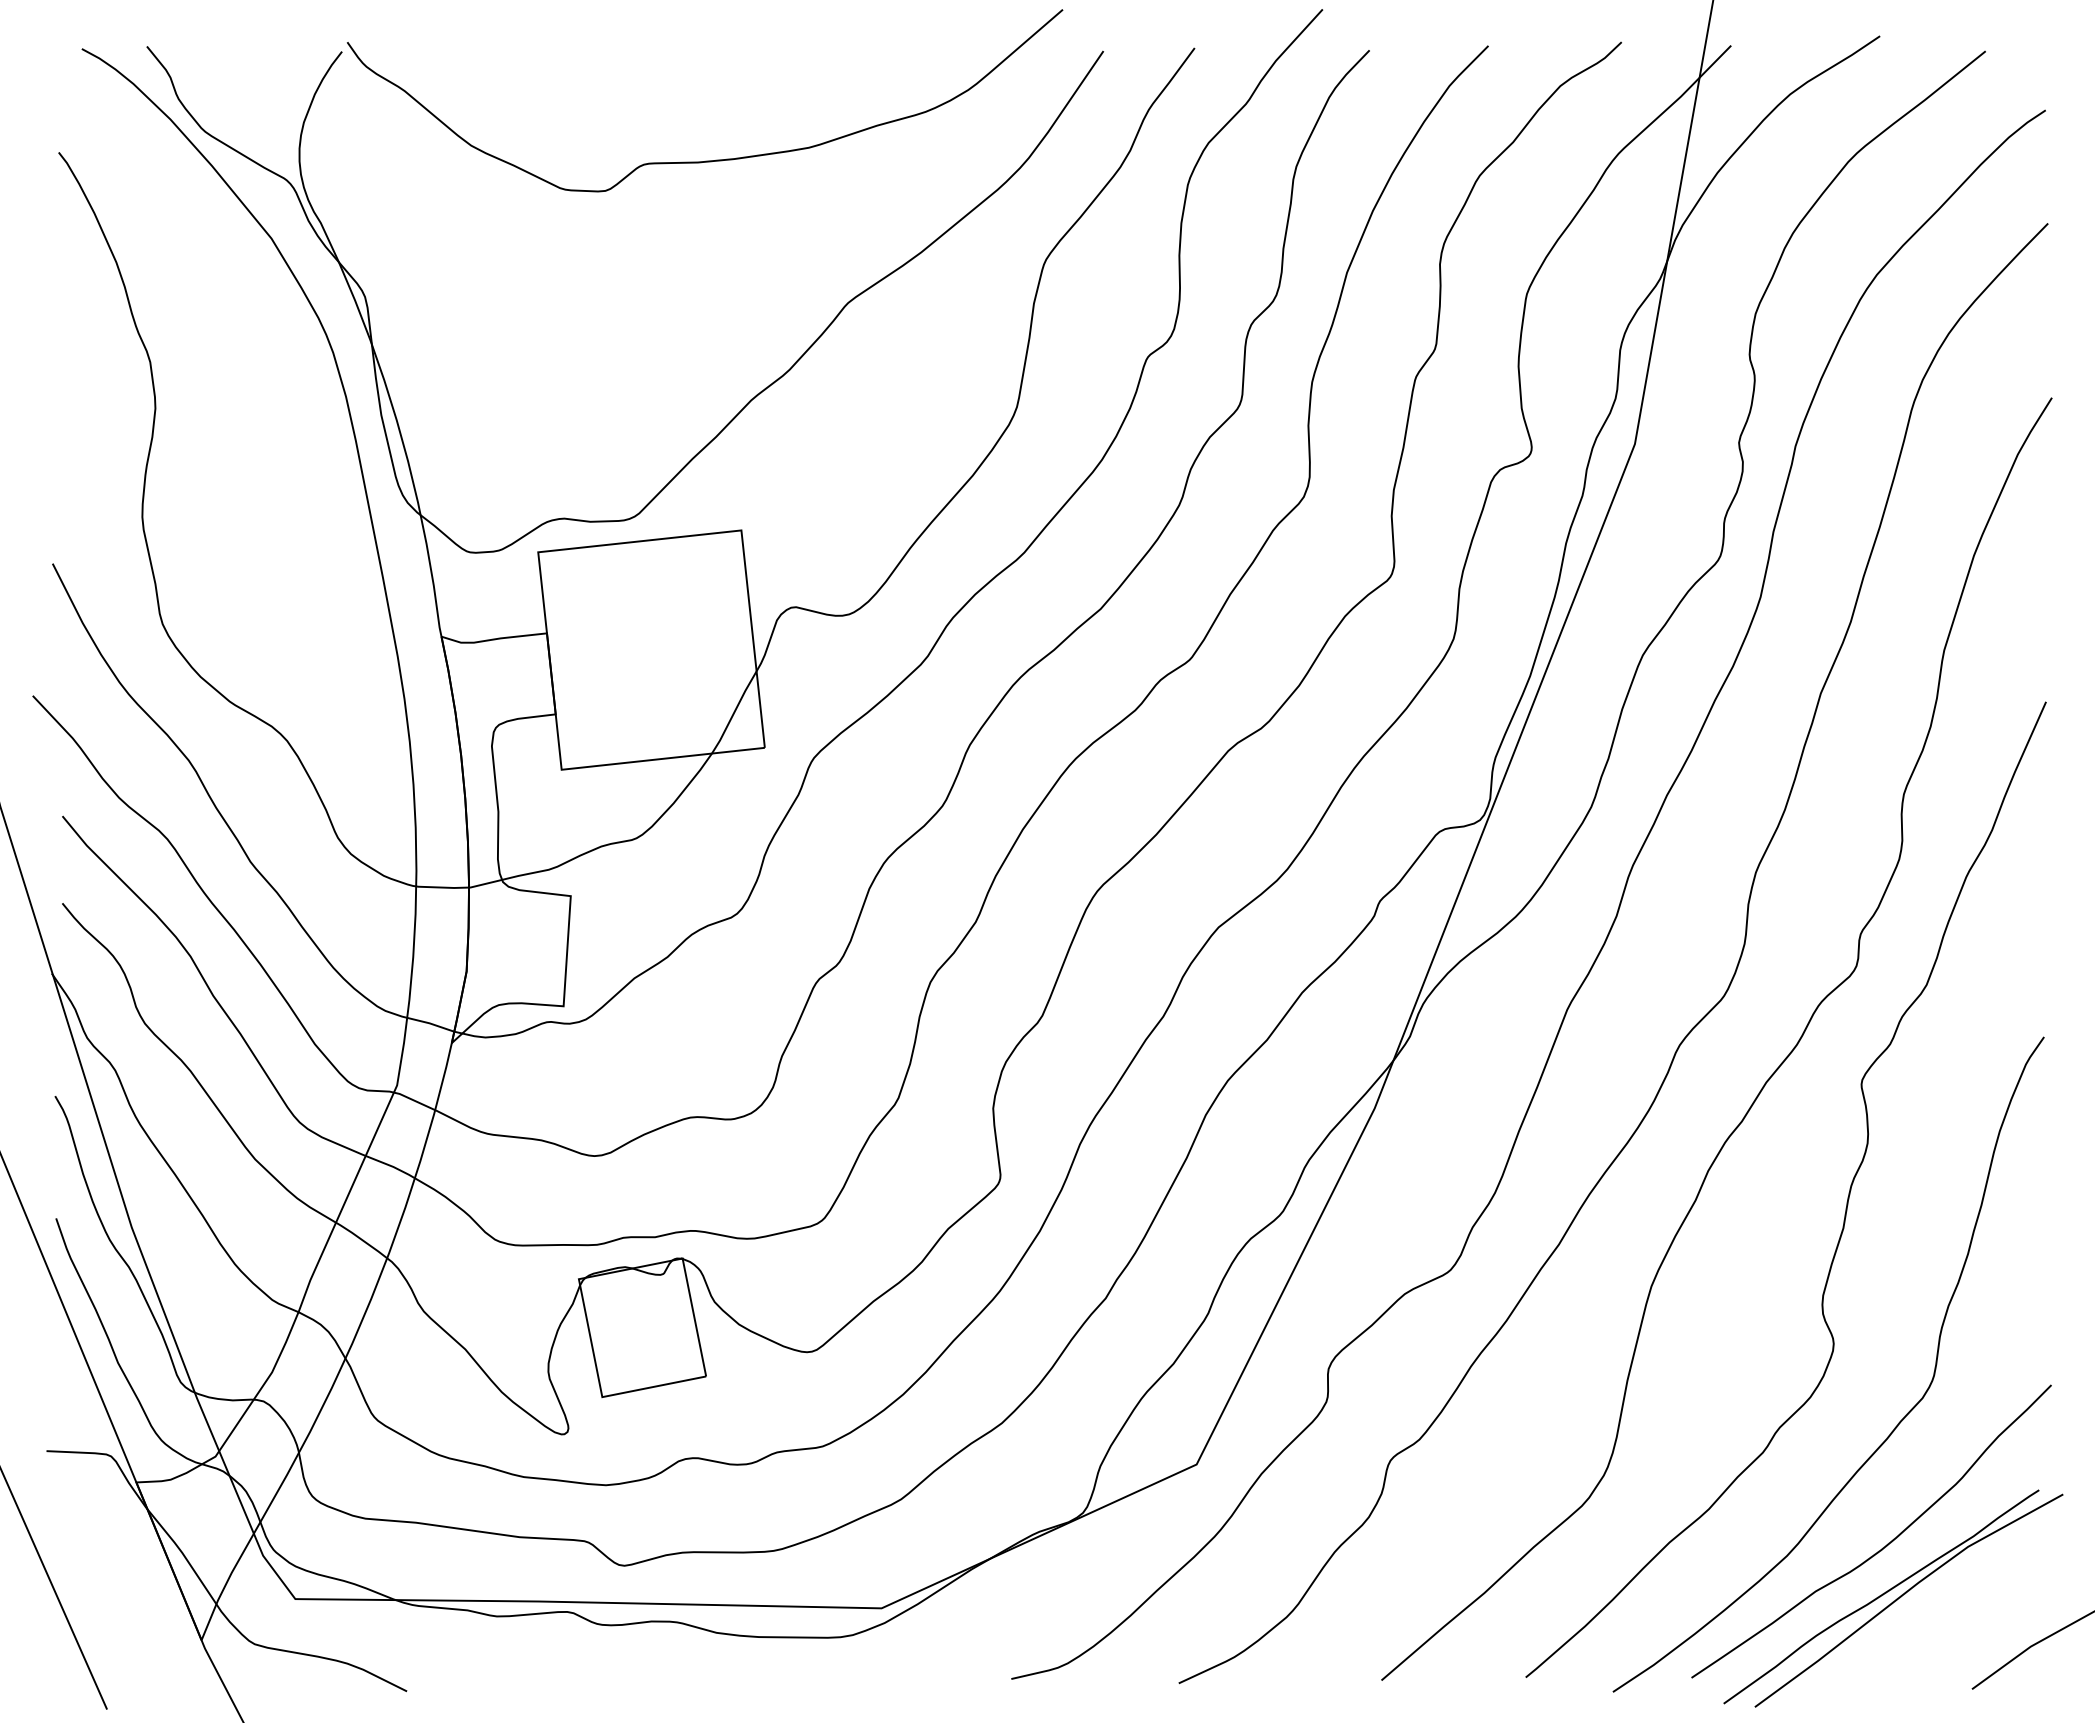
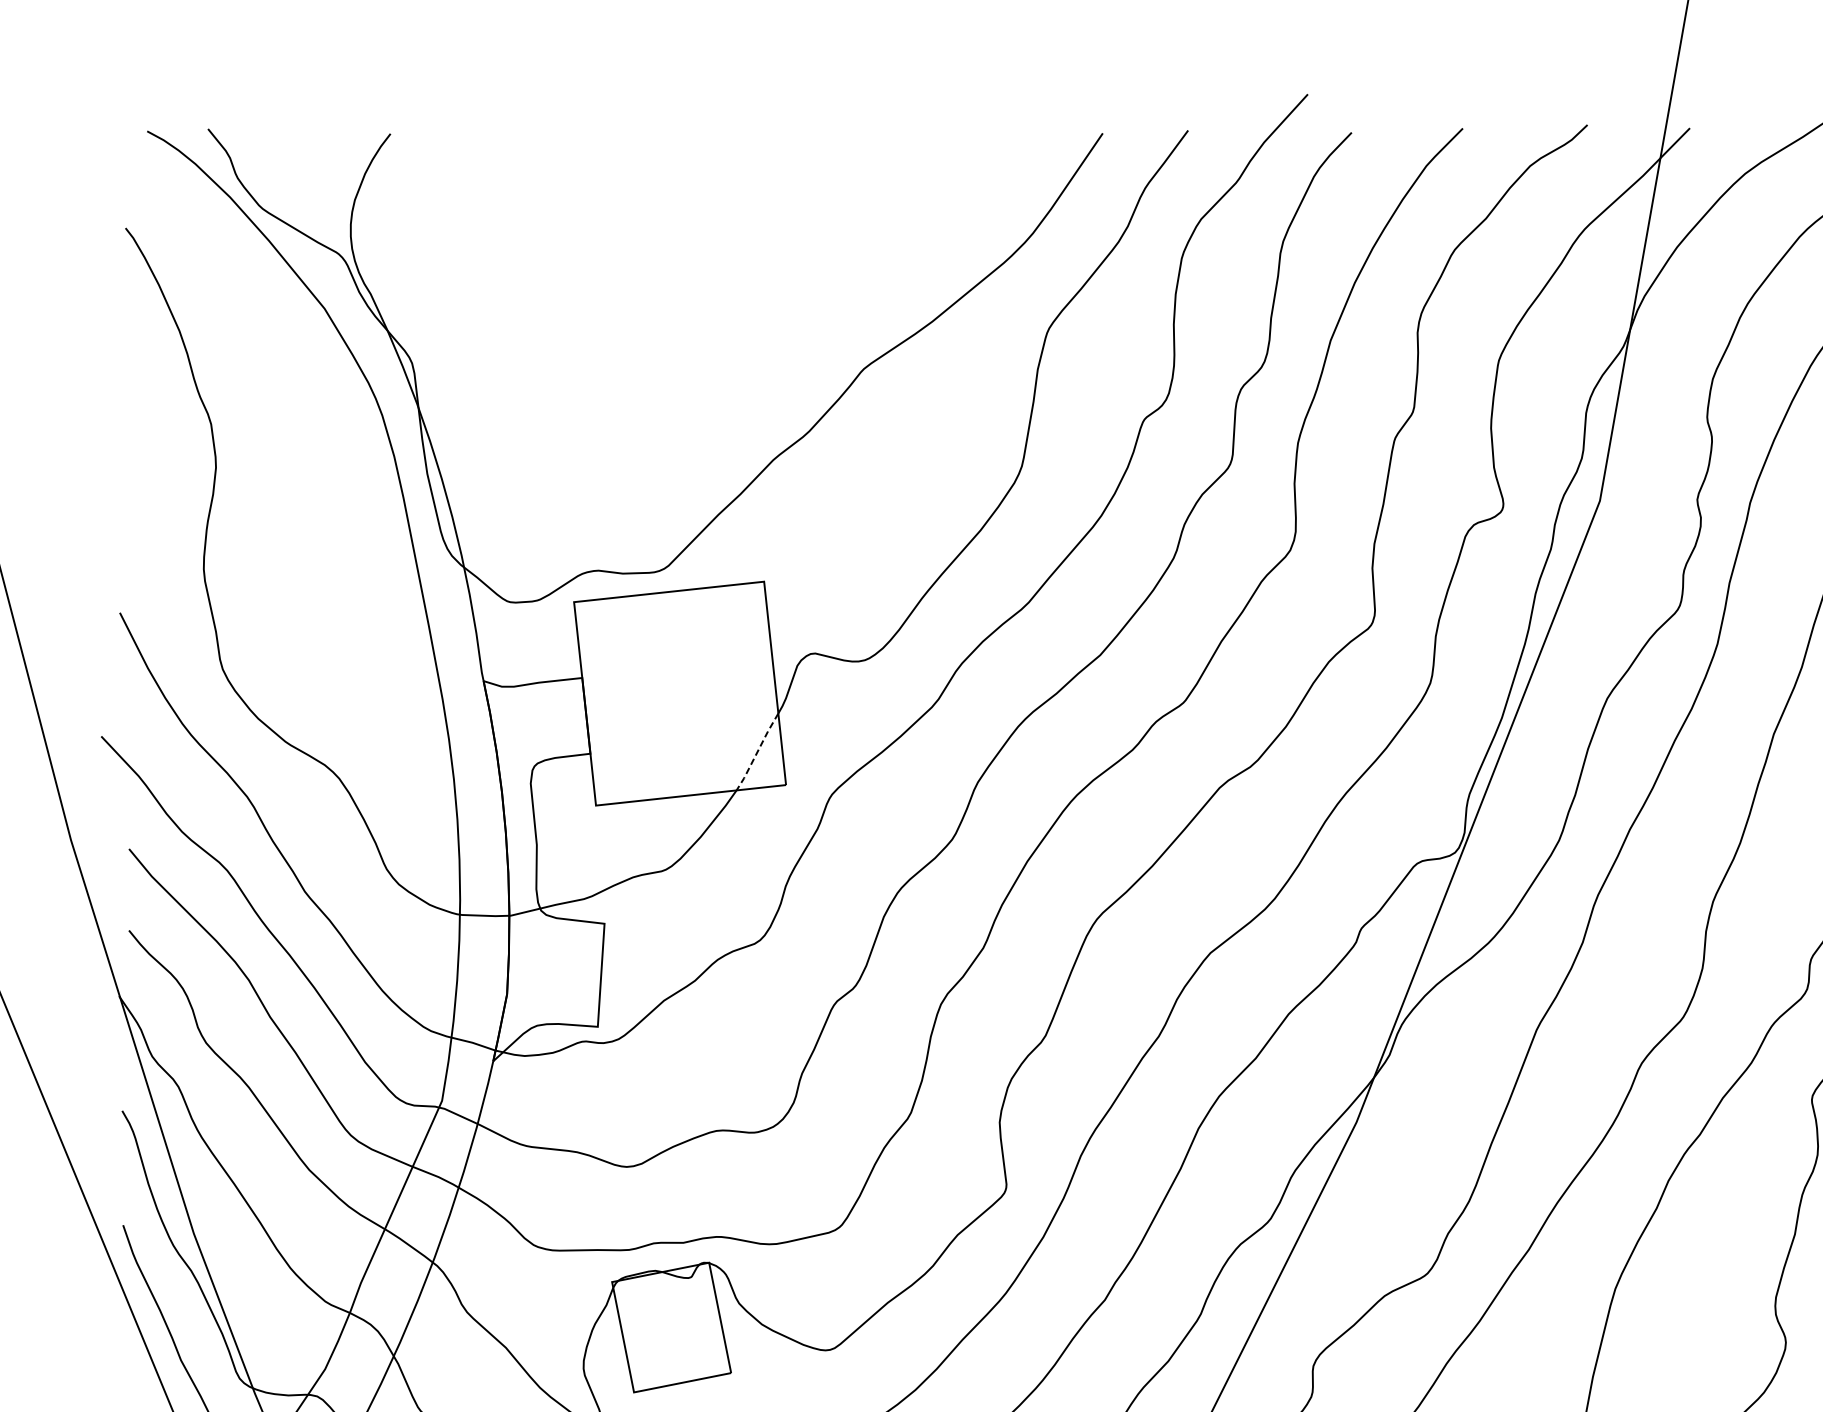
curve: (705, 160) -> (730, 235), removed
line: (734, 712) -> (757, 752), solid -> dashed

